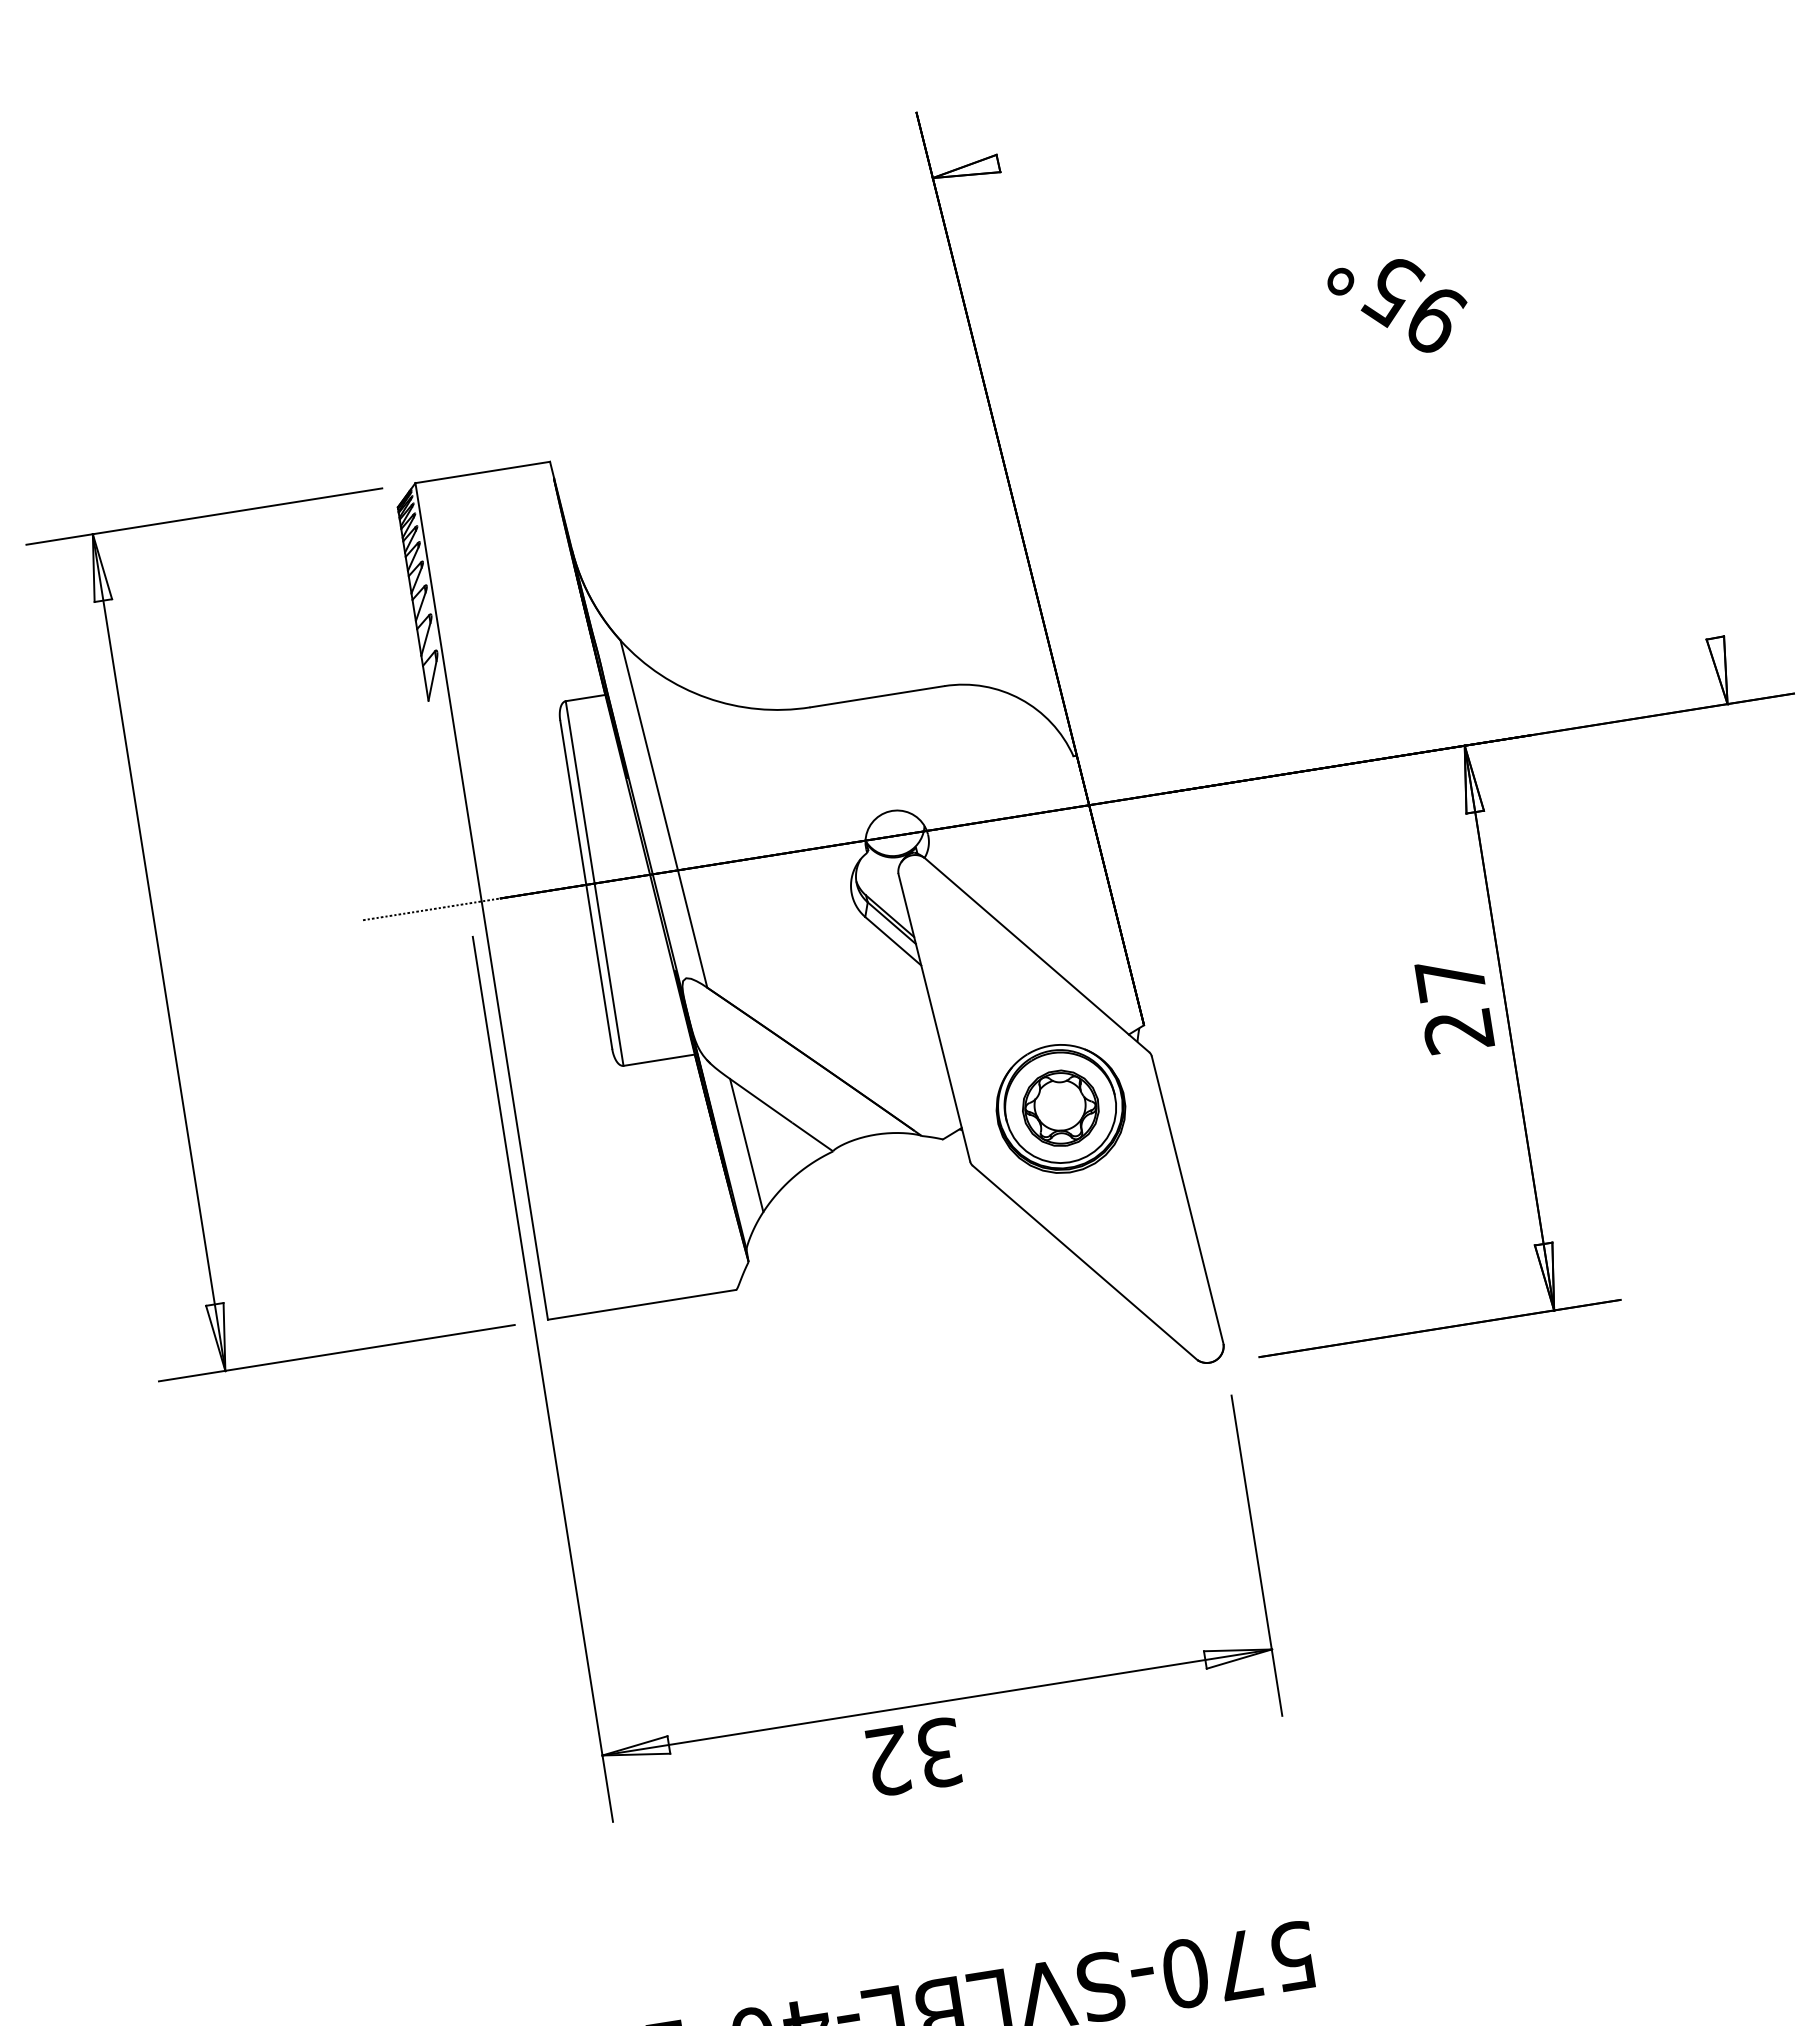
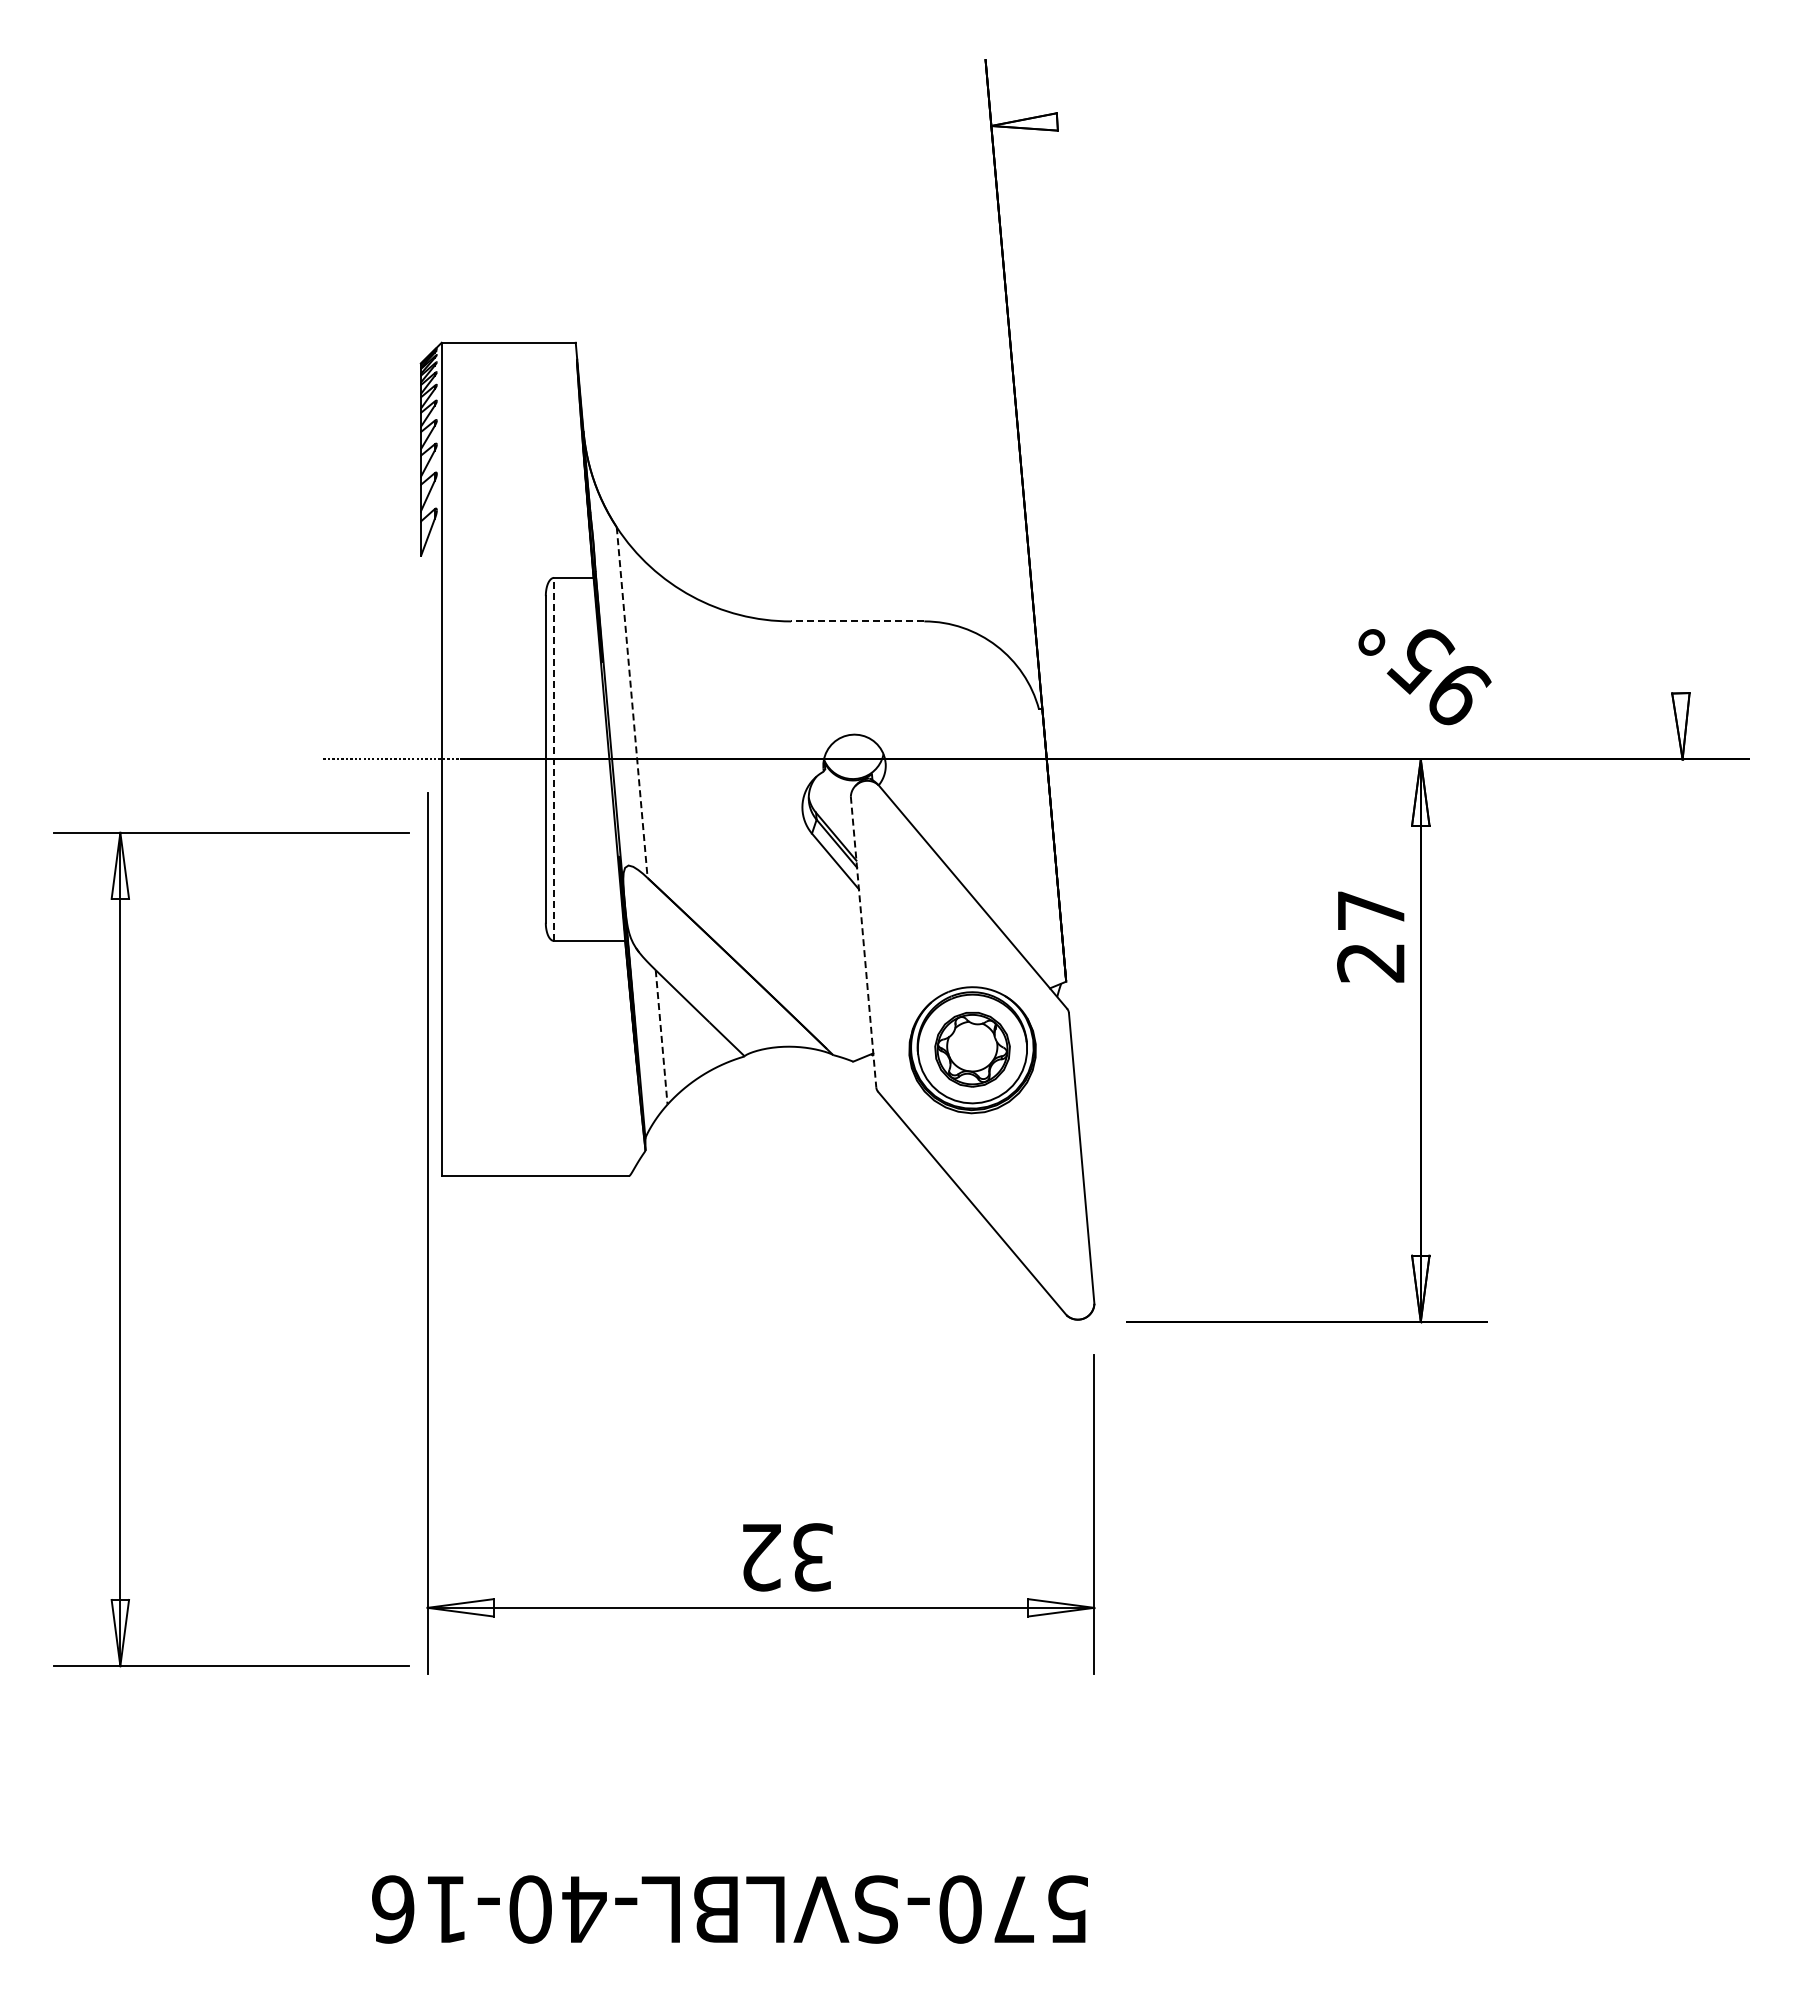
text: (1399, 308) -> (1424, 677), moved
line: (877, 696) -> (857, 621), solid -> dashed
line: (664, 814) -> (632, 703), solid -> dashed
line: (594, 883) -> (554, 759), solid -> dashed
part: (159, 952) -> (120, 1249), moved
text: (1453, 1004) -> (1370, 936), moved
line: (934, 1018) -> (863, 942), solid -> dashed
line: (746, 1145) -> (661, 1037), solid -> dashed
text: (914, 1757) -> (787, 1557), moved

